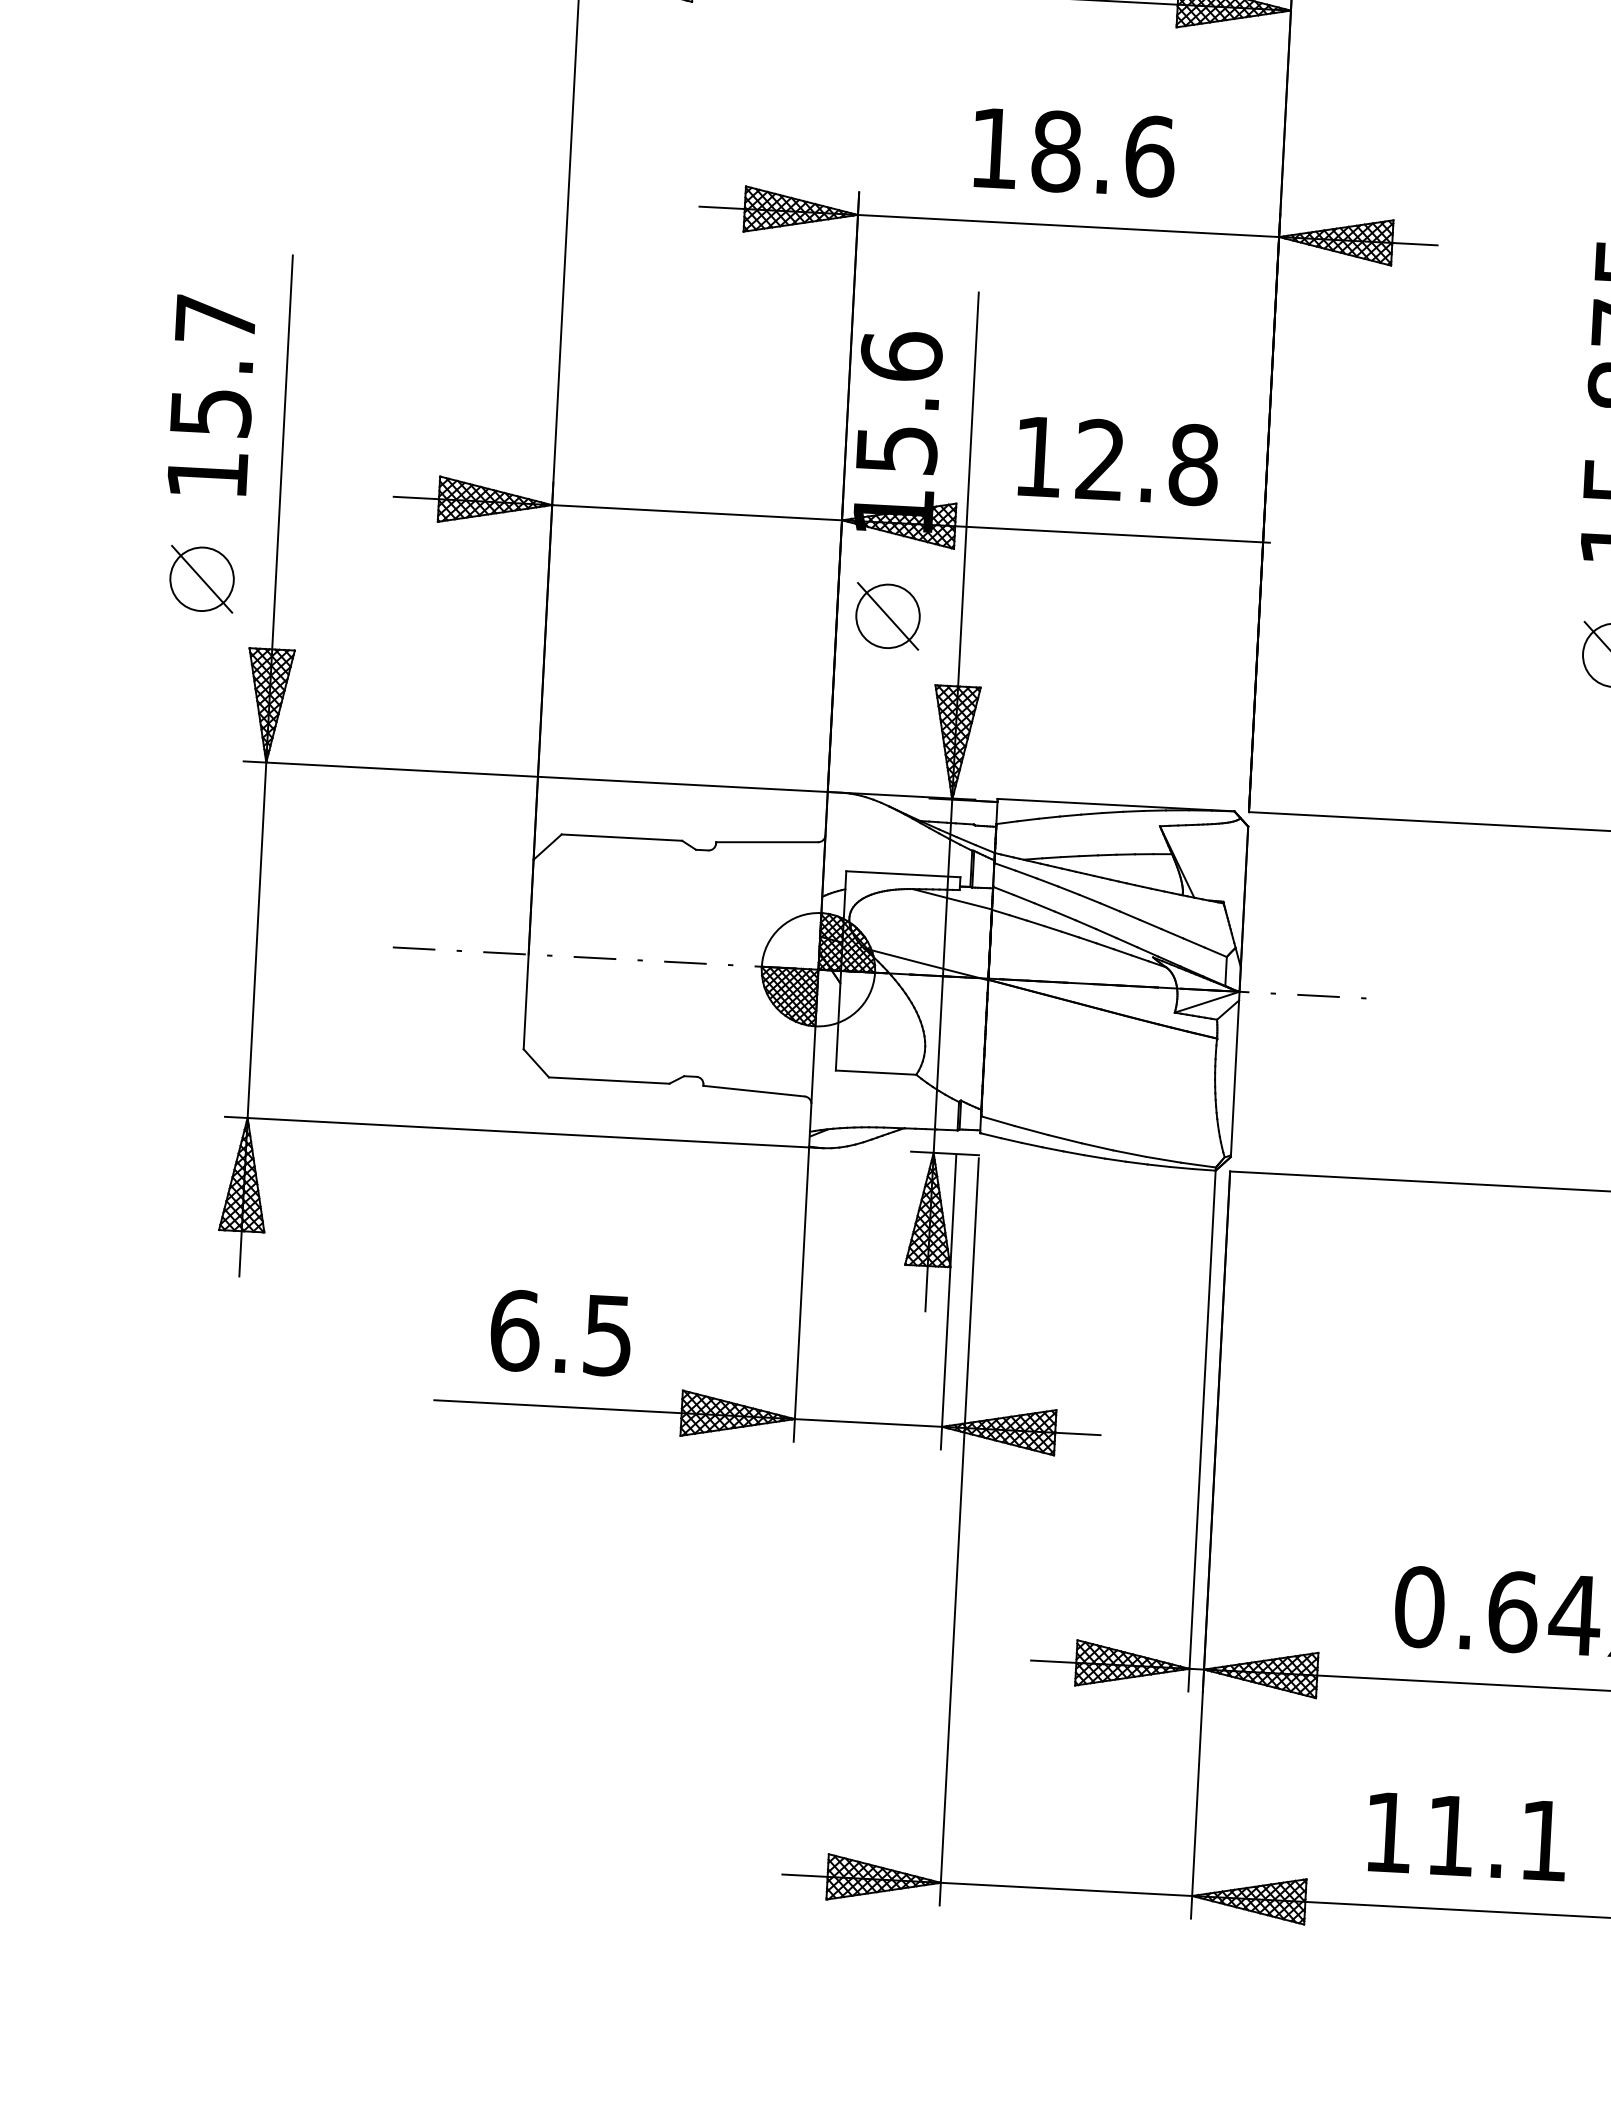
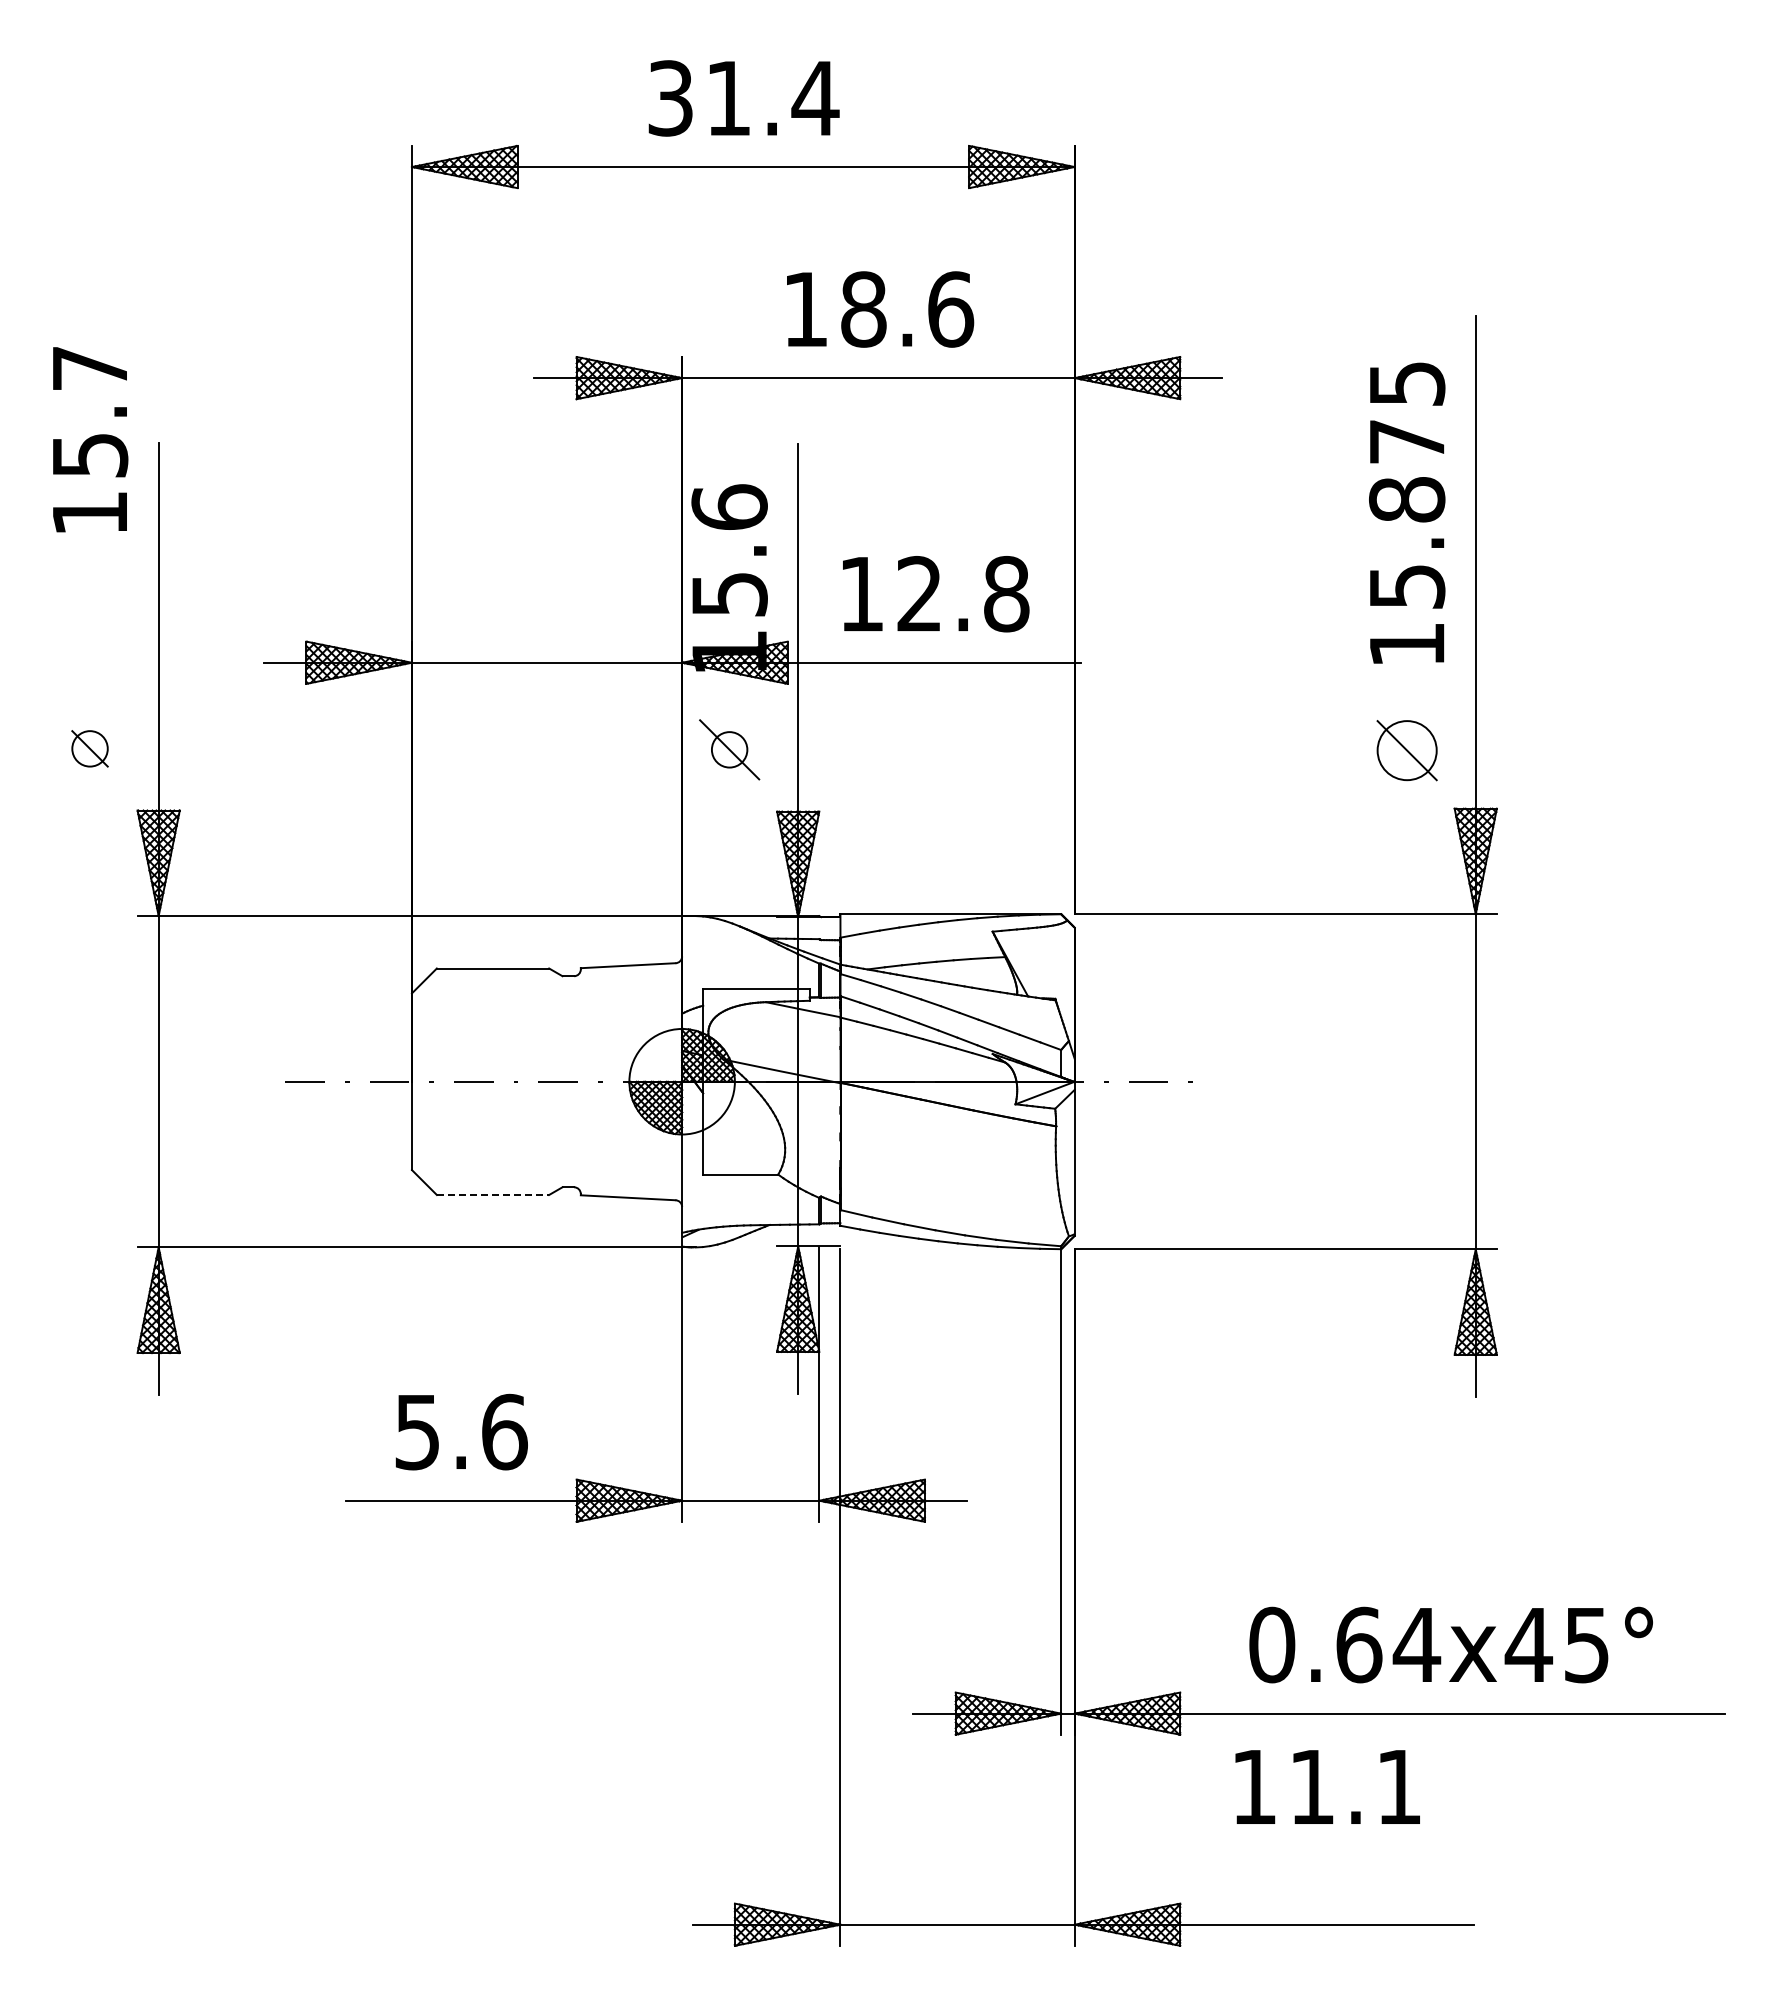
text: (212, 395) -> (90, 439), moved
part: (201, 578) -> (89, 748), size x0.6
circle: (887, 616) -> (729, 749), size x0.6
line: (609, 1080) -> (493, 1194), solid -> dashed
text: (562, 1332) -> (461, 1431), 6.5 -> 5.6
text: (1467, 1835) -> (1327, 1786), moved

